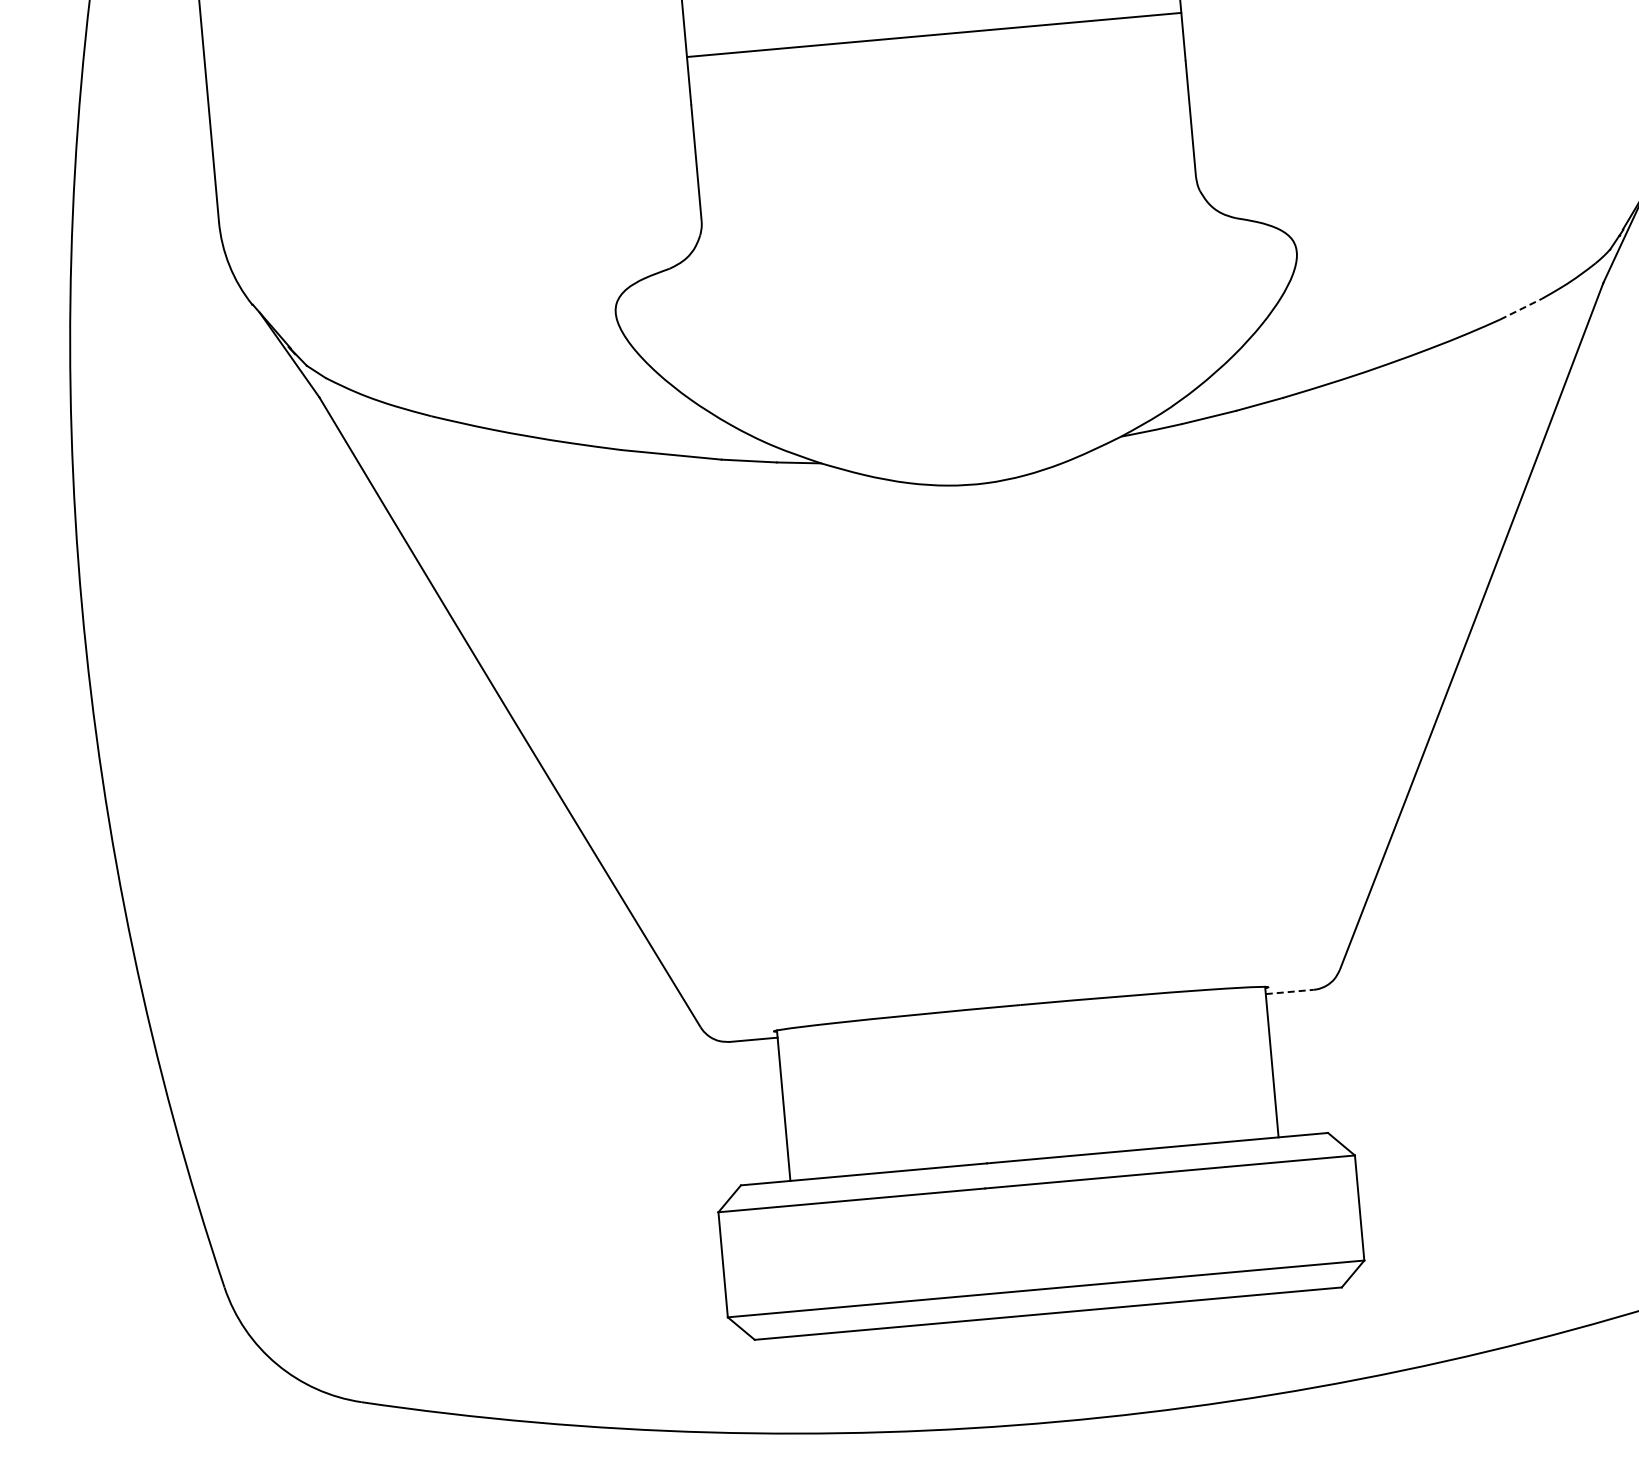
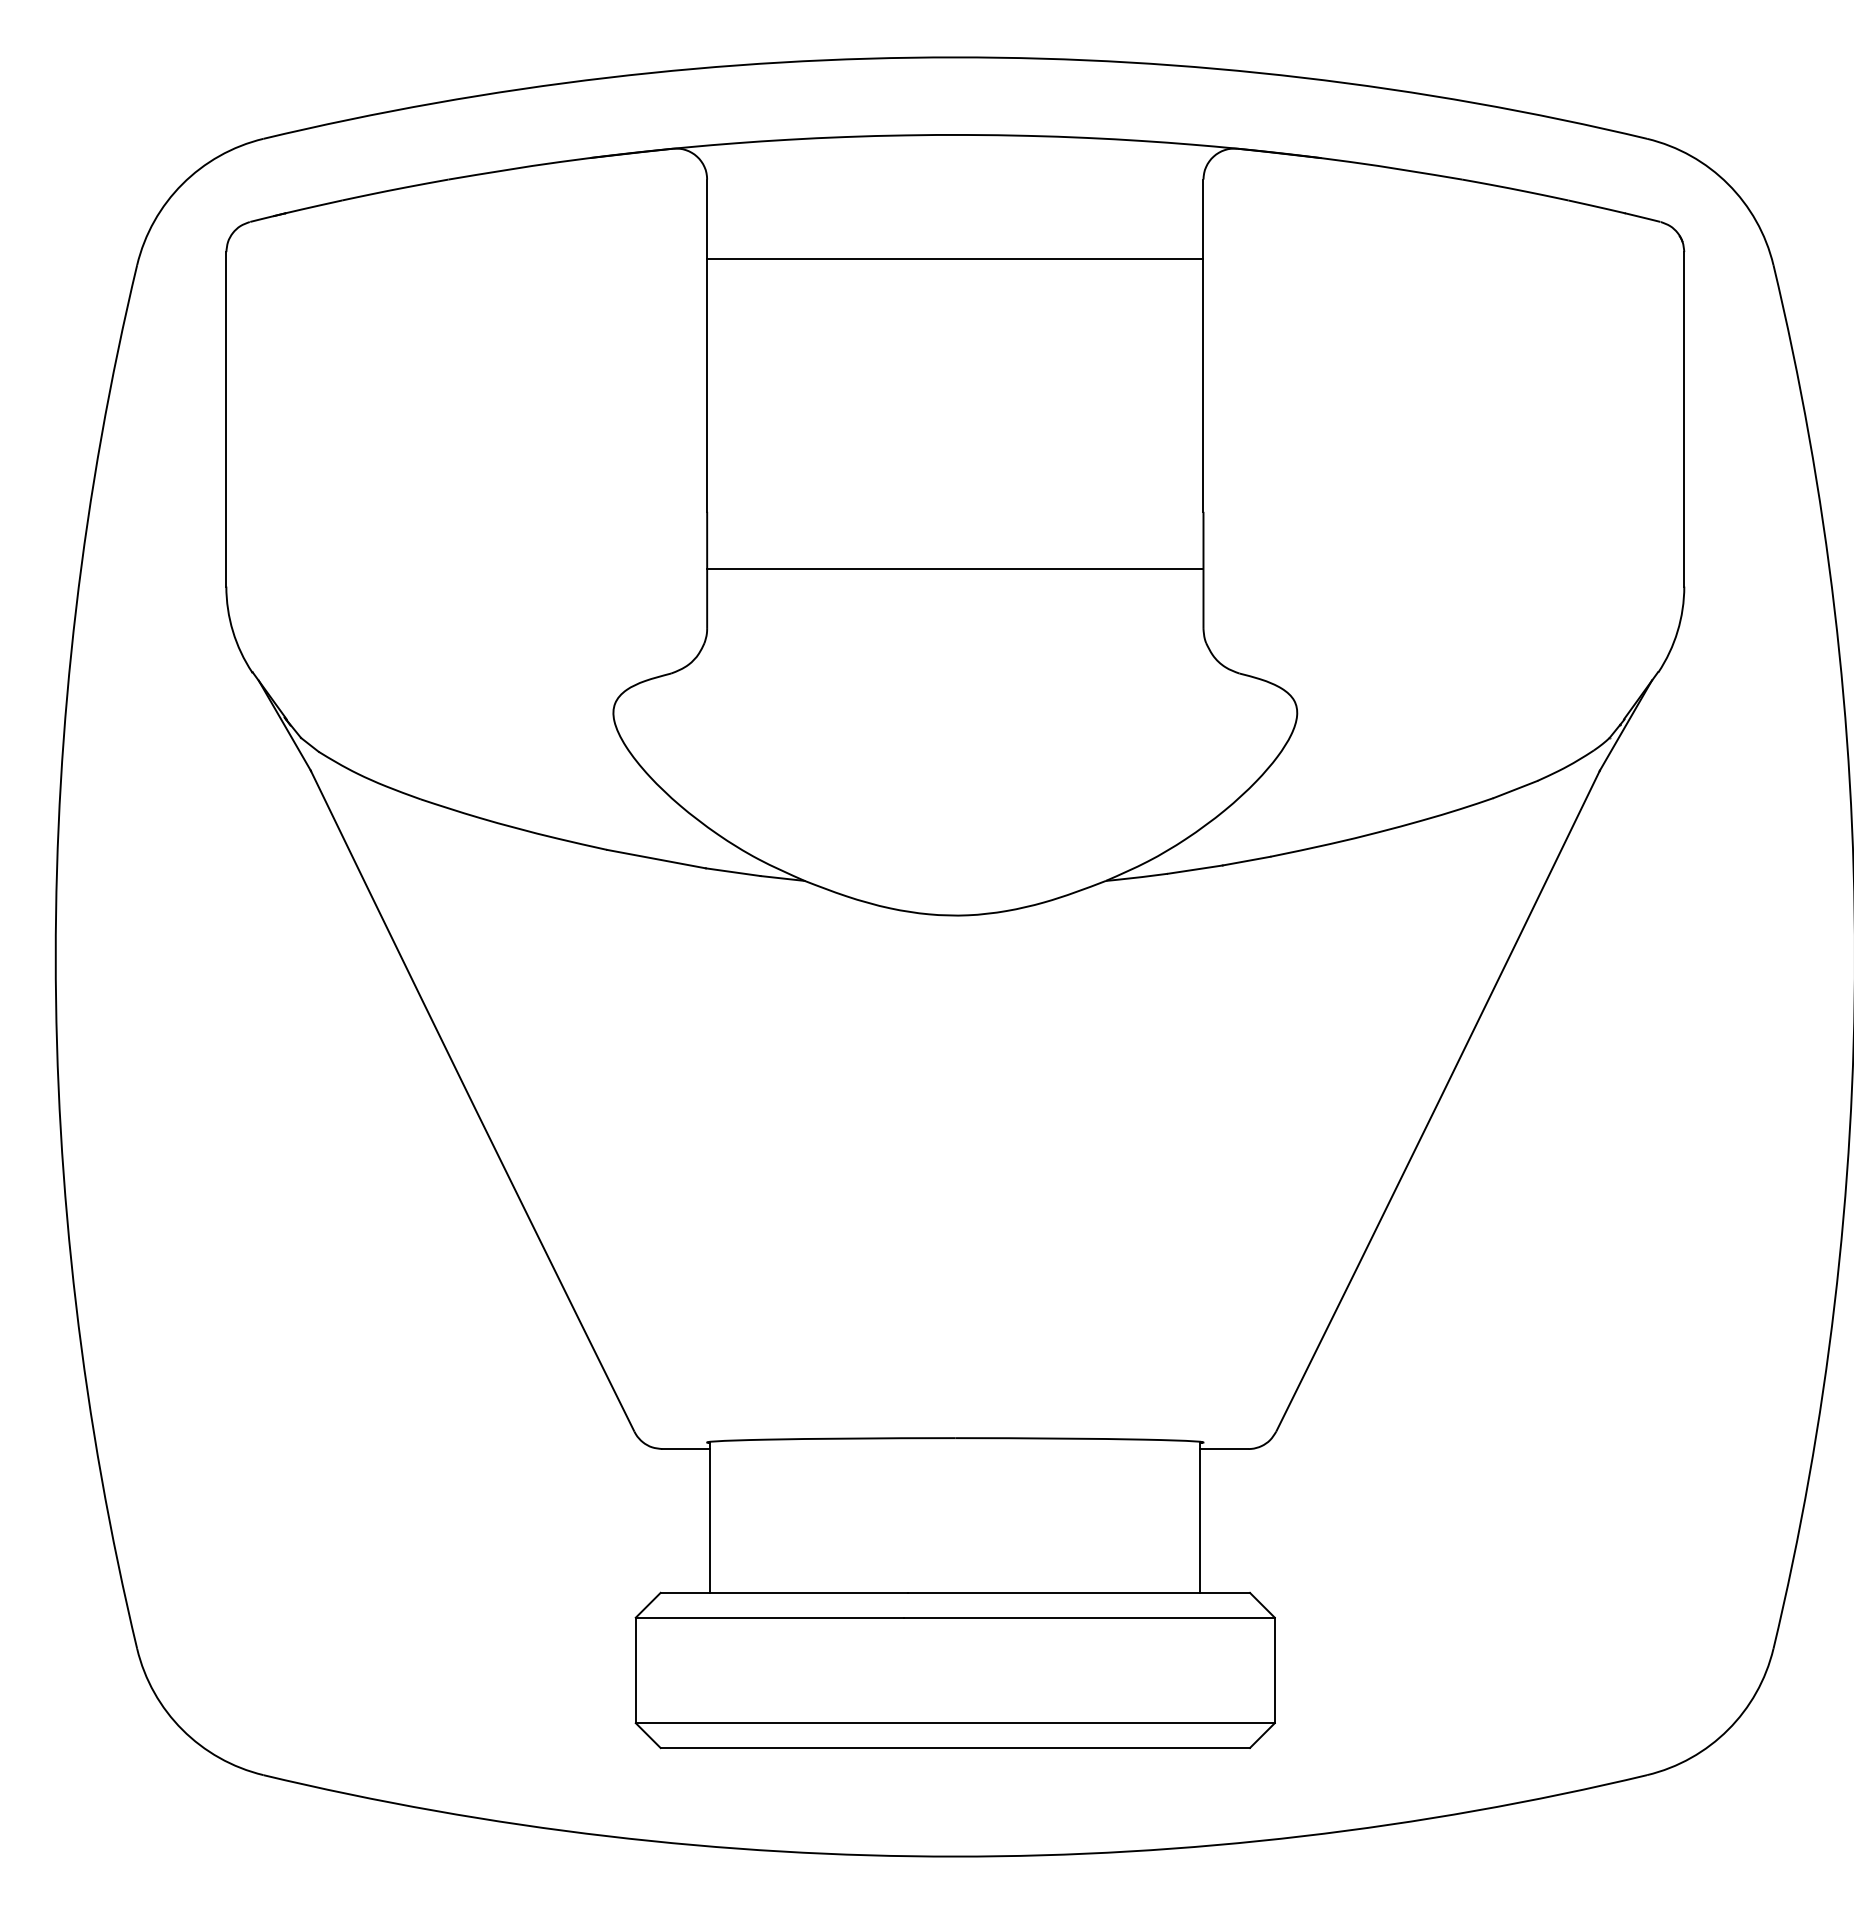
line: (934, 35) -> (955, 569), moved
line: (1521, 309) -> (1515, 789), dashed -> solid
line: (1289, 992) -> (1224, 1449), dashed -> solid

